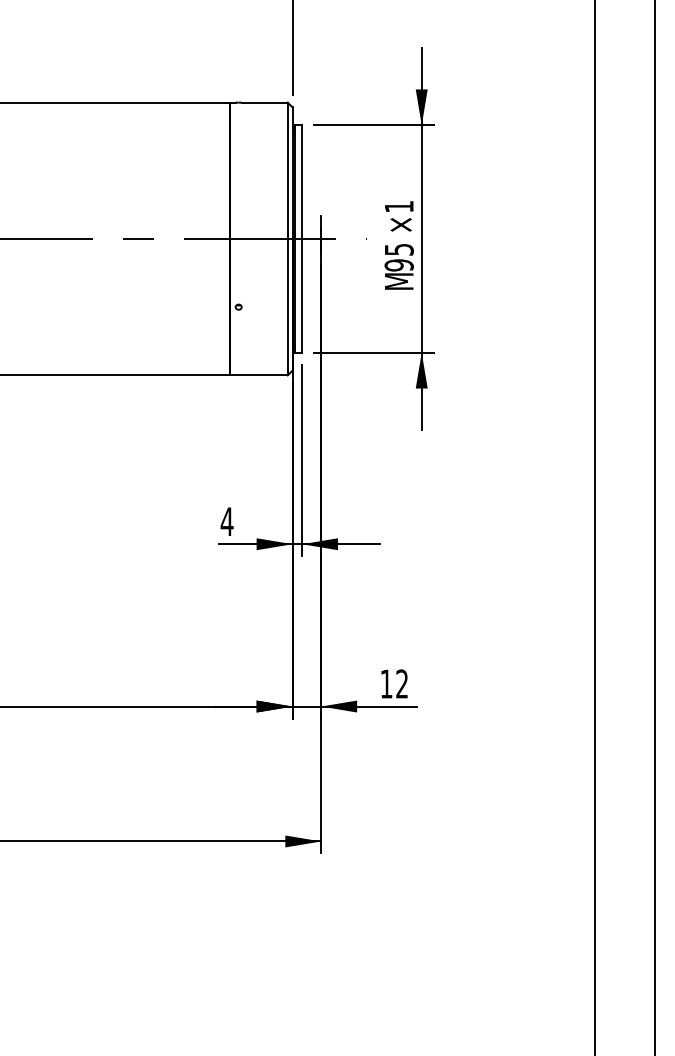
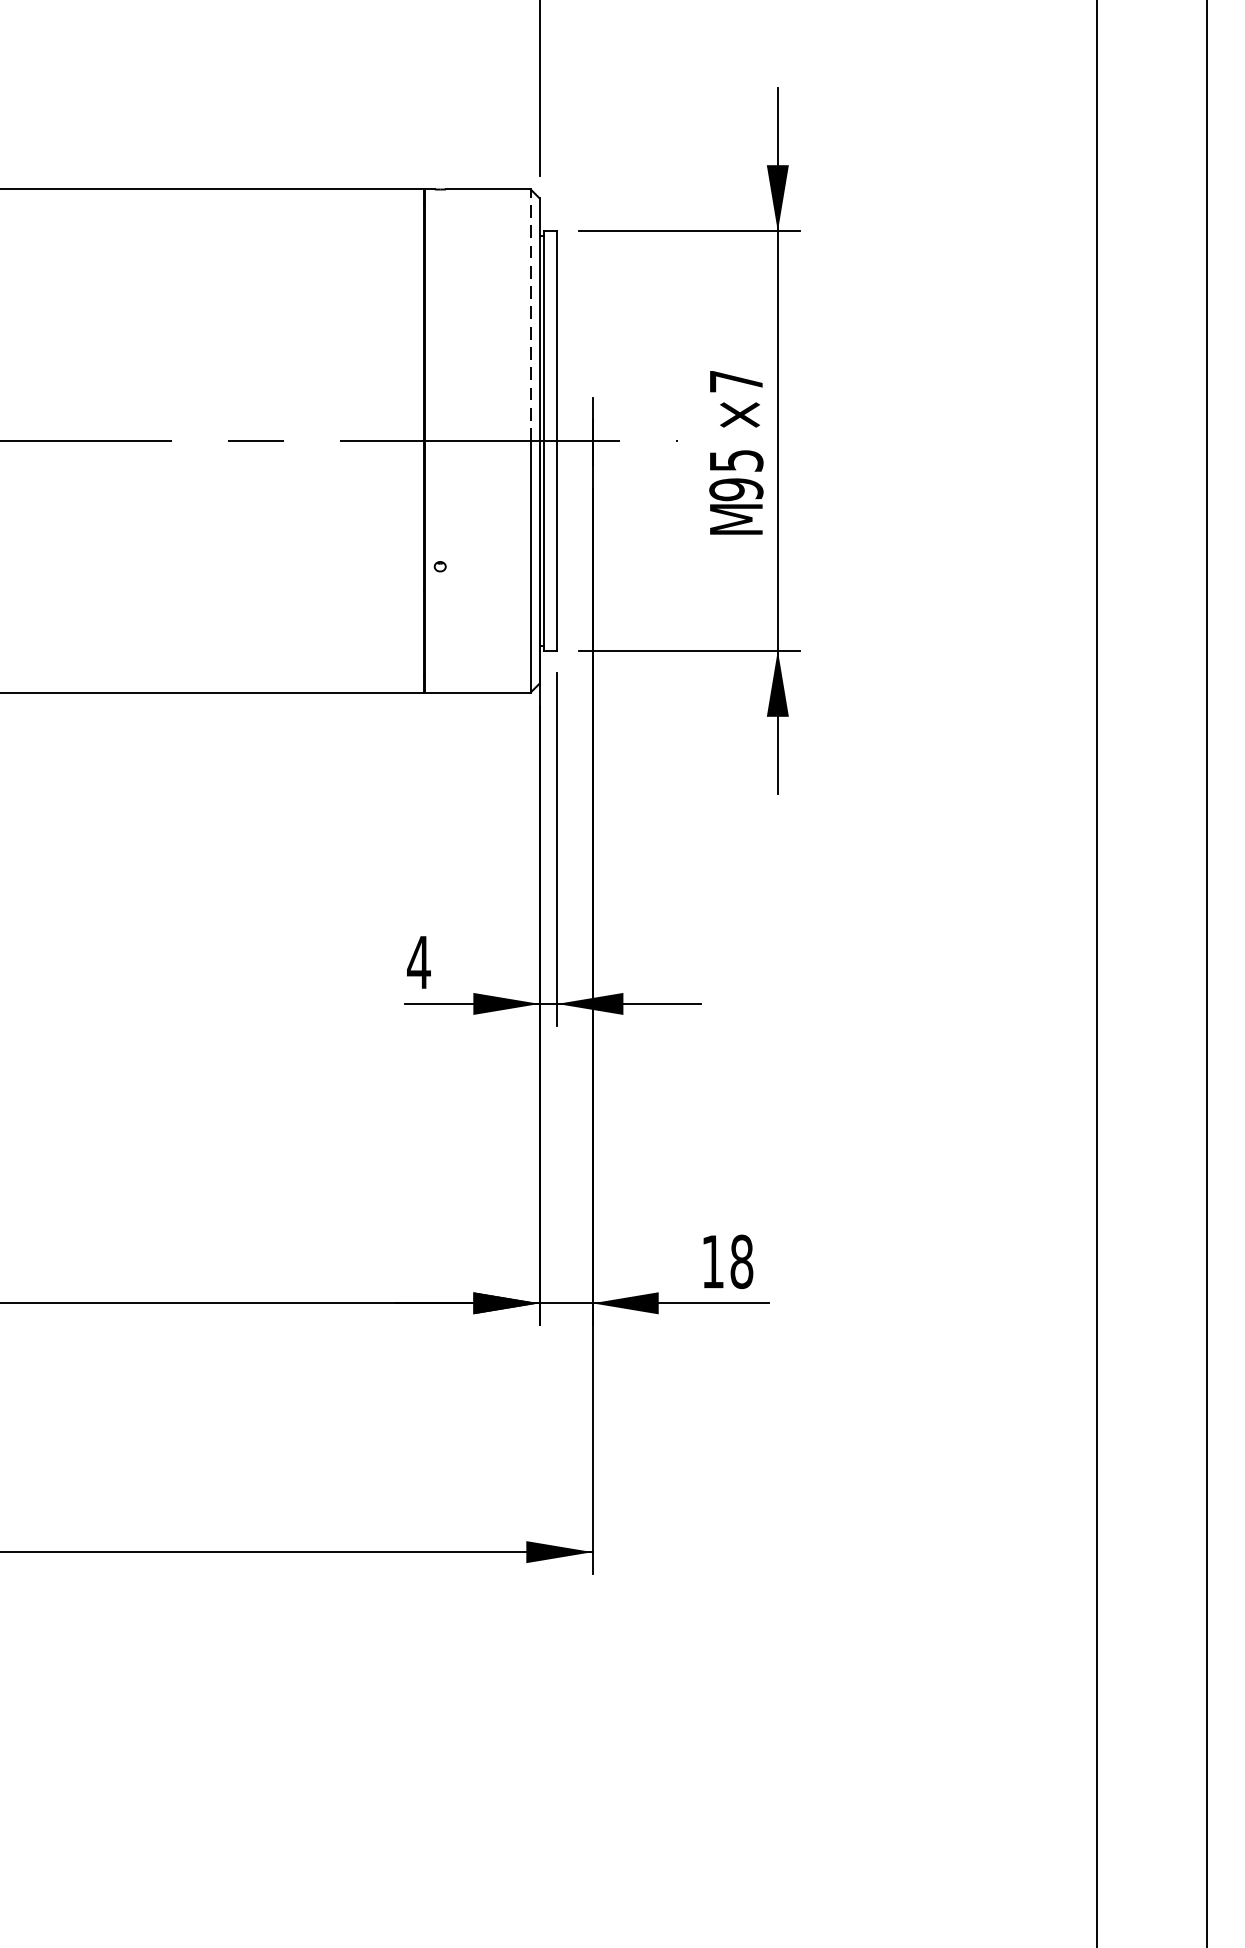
line: (287, 170) -> (530, 314), solid -> dashed
text: (399, 206) -> (736, 381), ×1 -> ×7
text: (402, 683) -> (742, 1260), 12 -> 18

